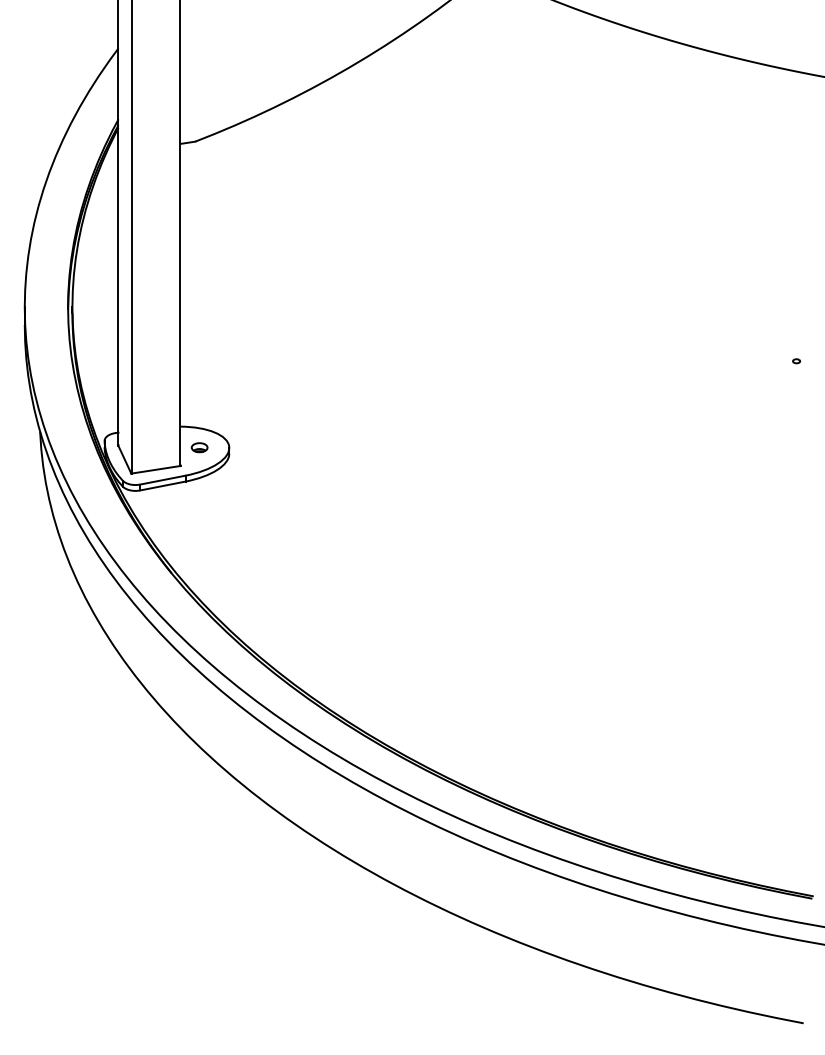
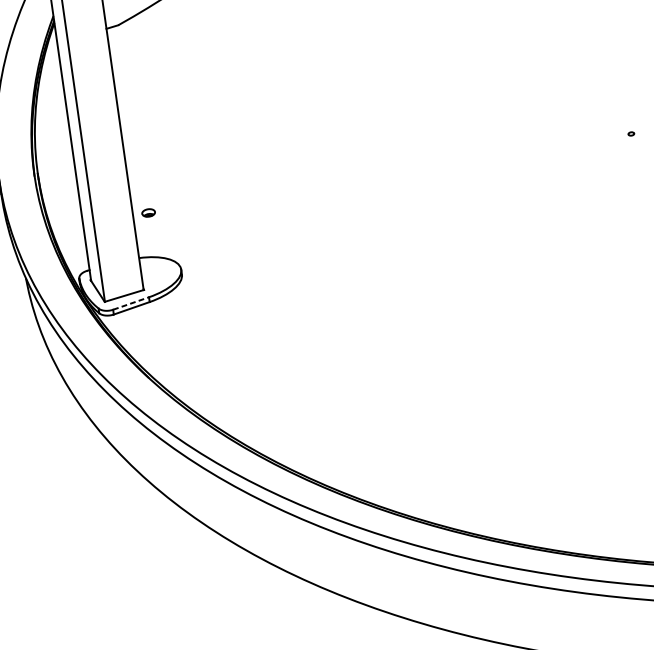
part: (199, 447) -> (148, 212), moved
line: (163, 480) -> (131, 303), solid -> dashed

